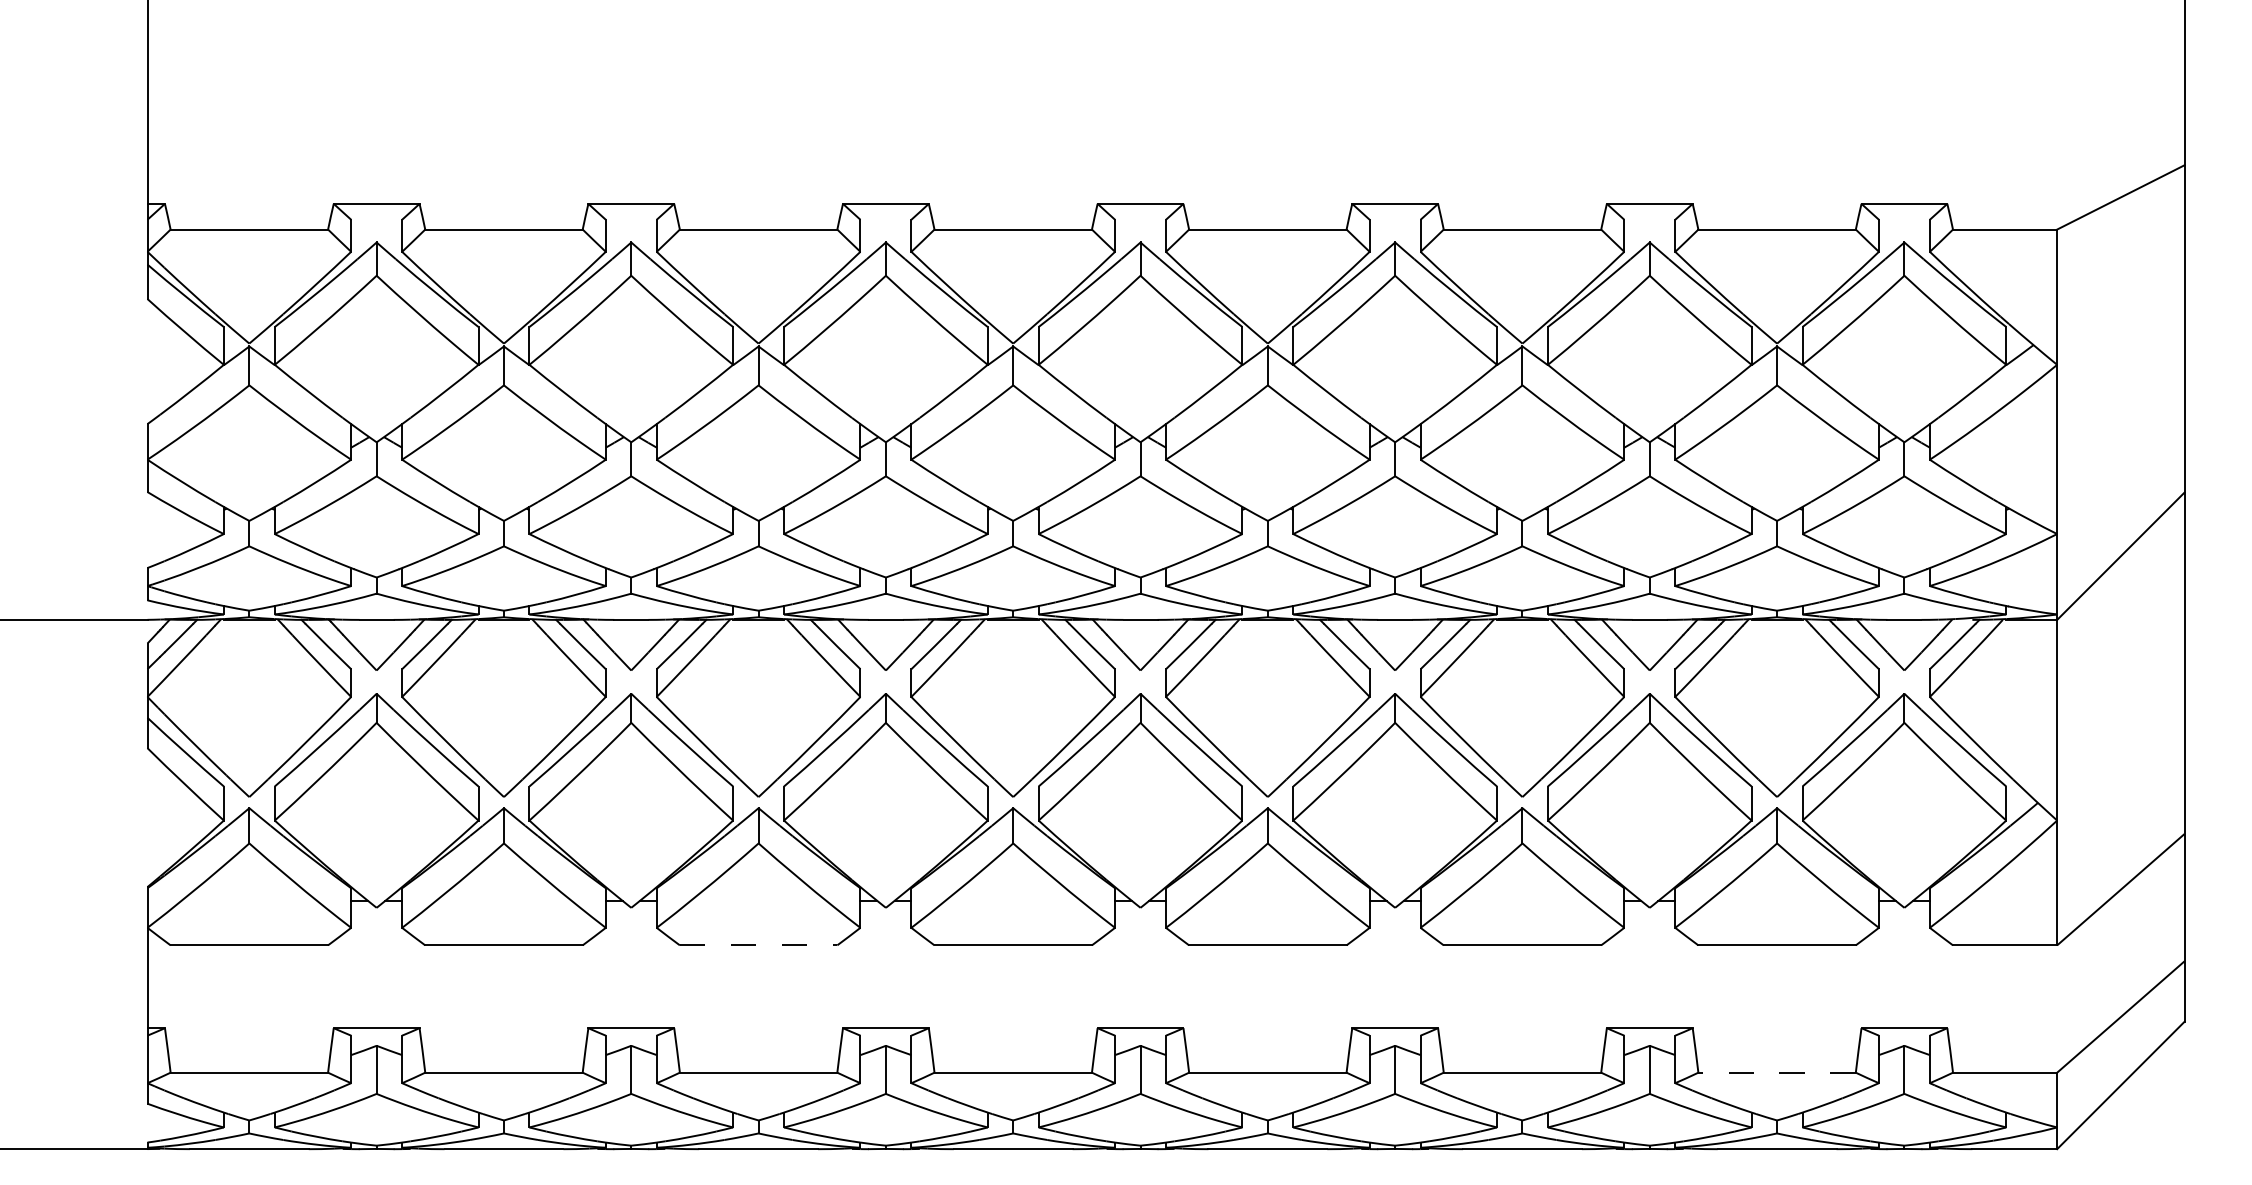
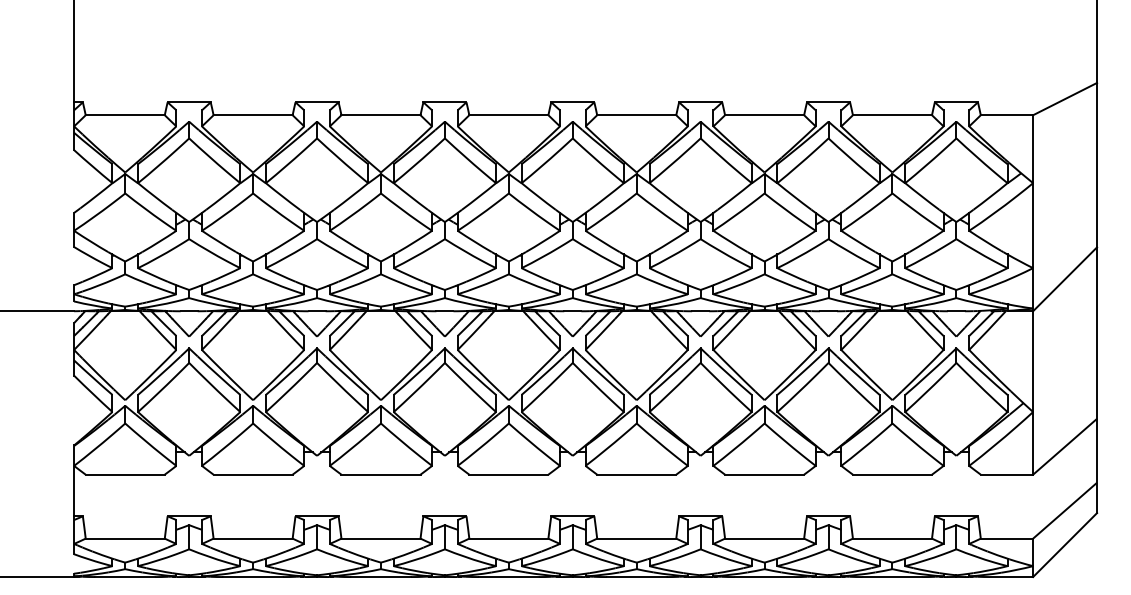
line: (759, 944) -> (381, 474), dashed -> solid
line: (1777, 1072) -> (892, 538), dashed -> solid

